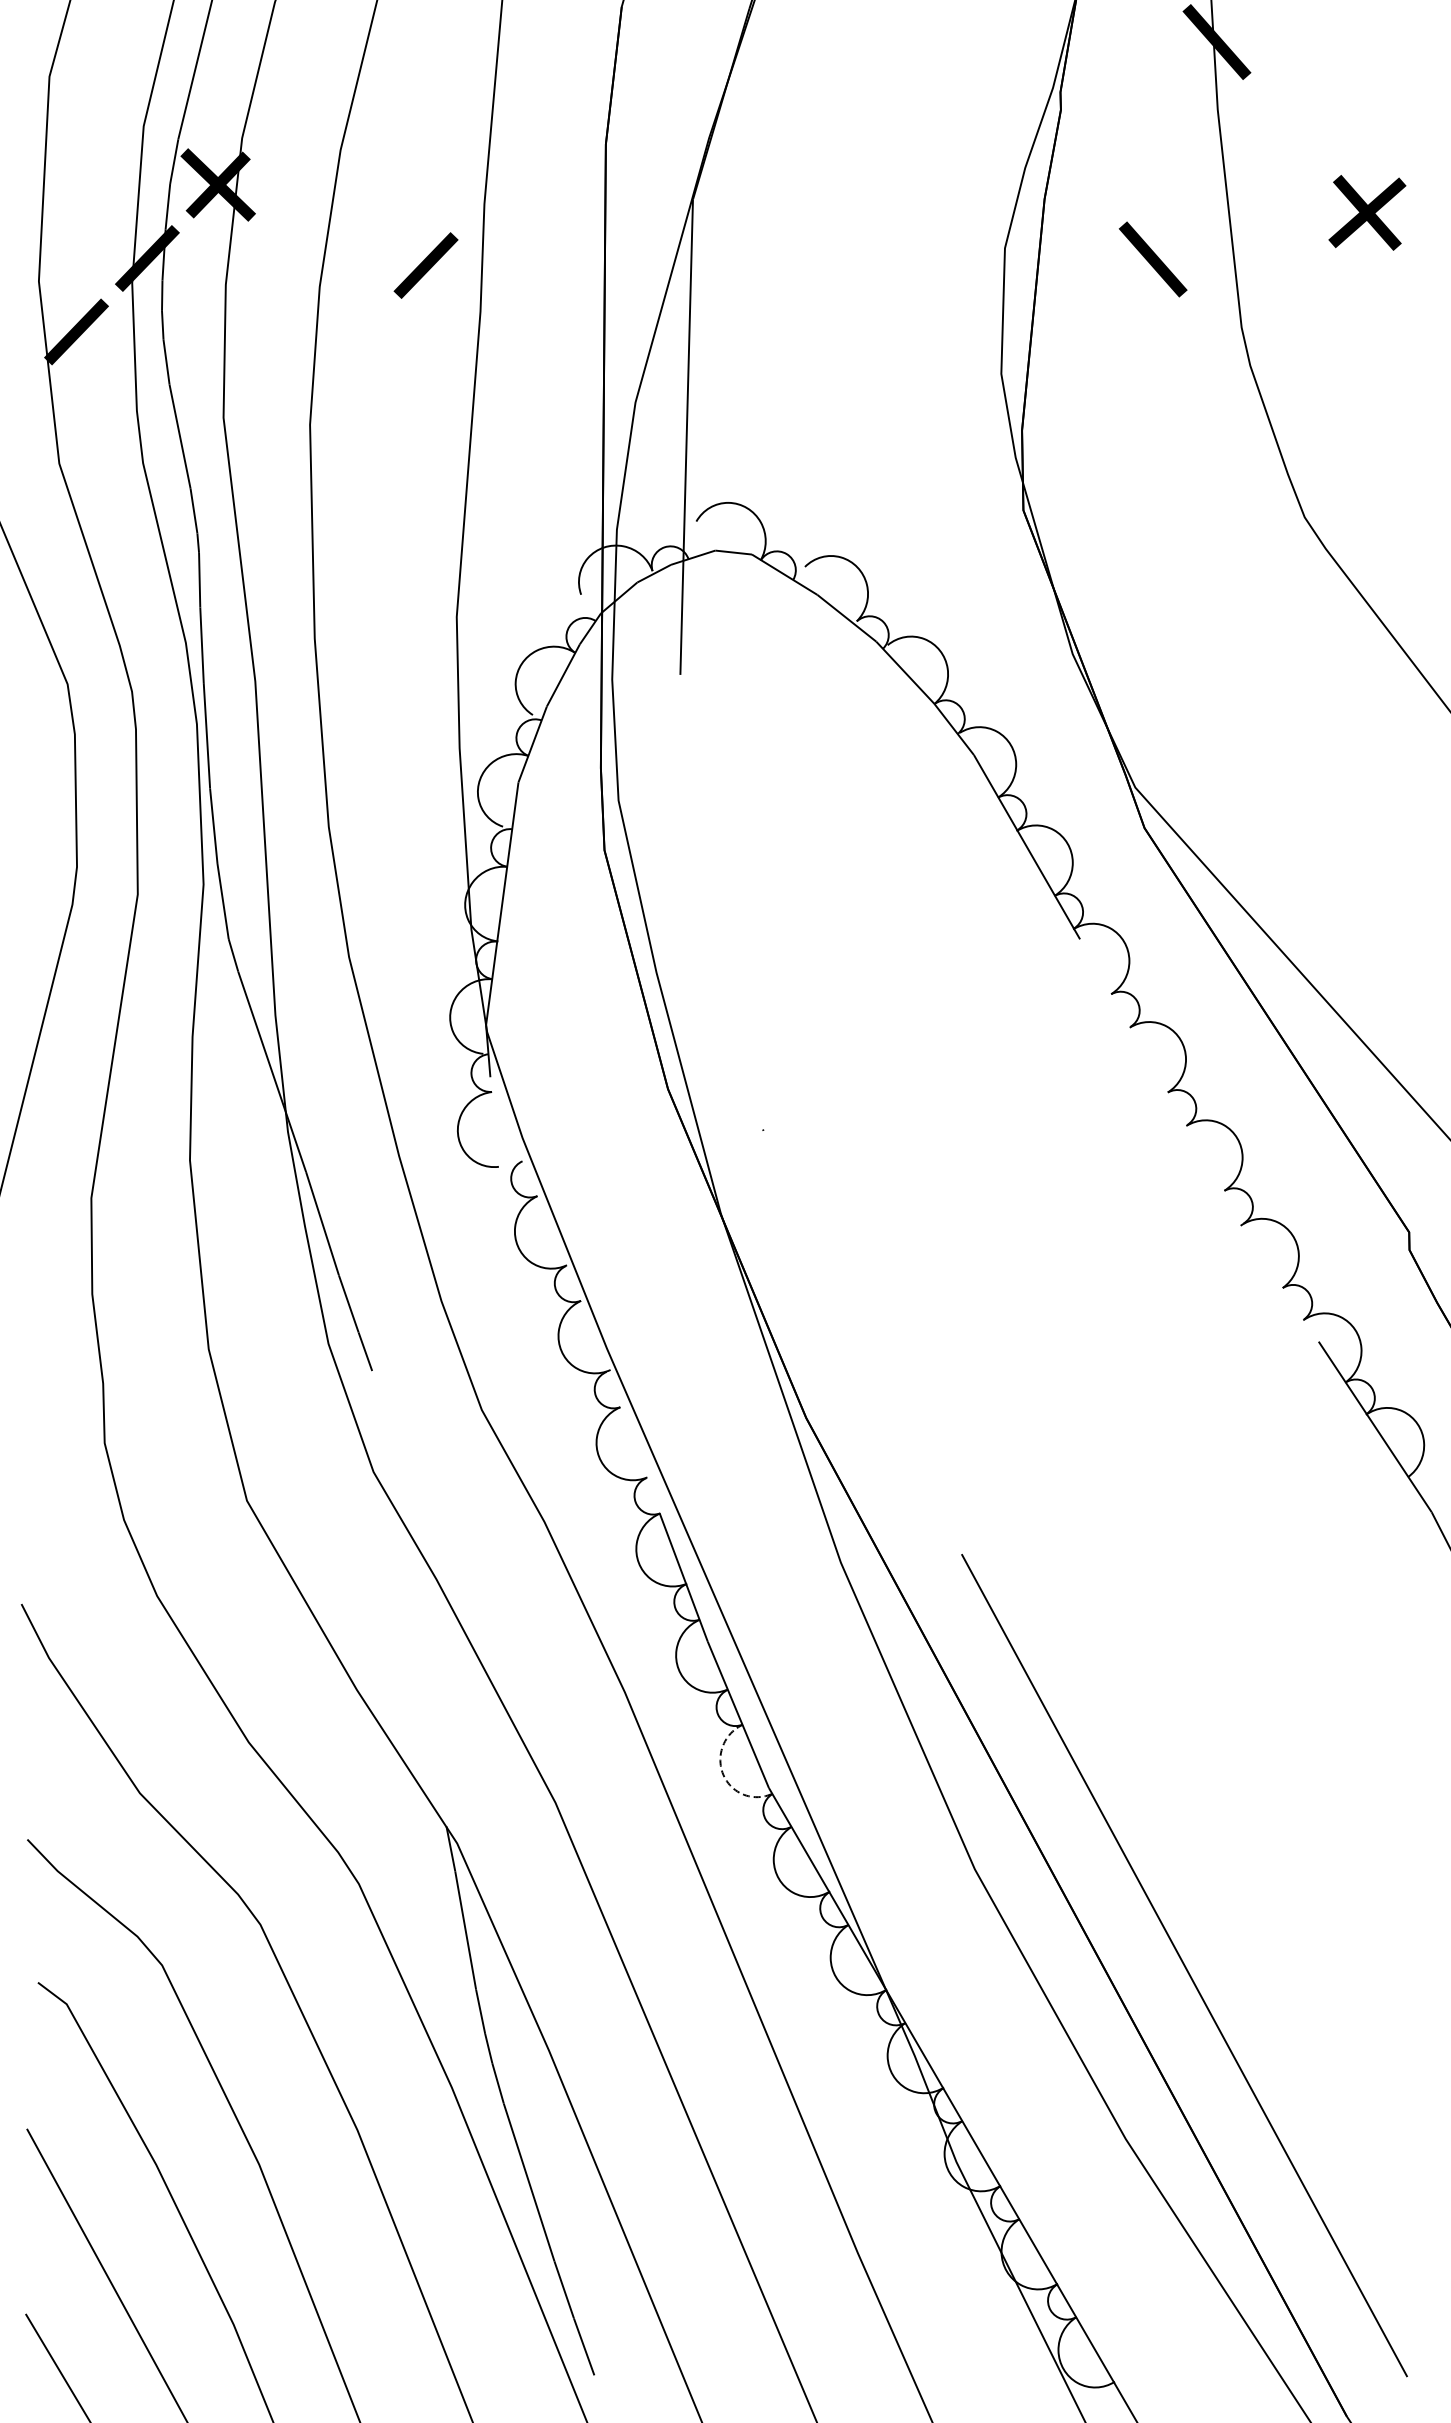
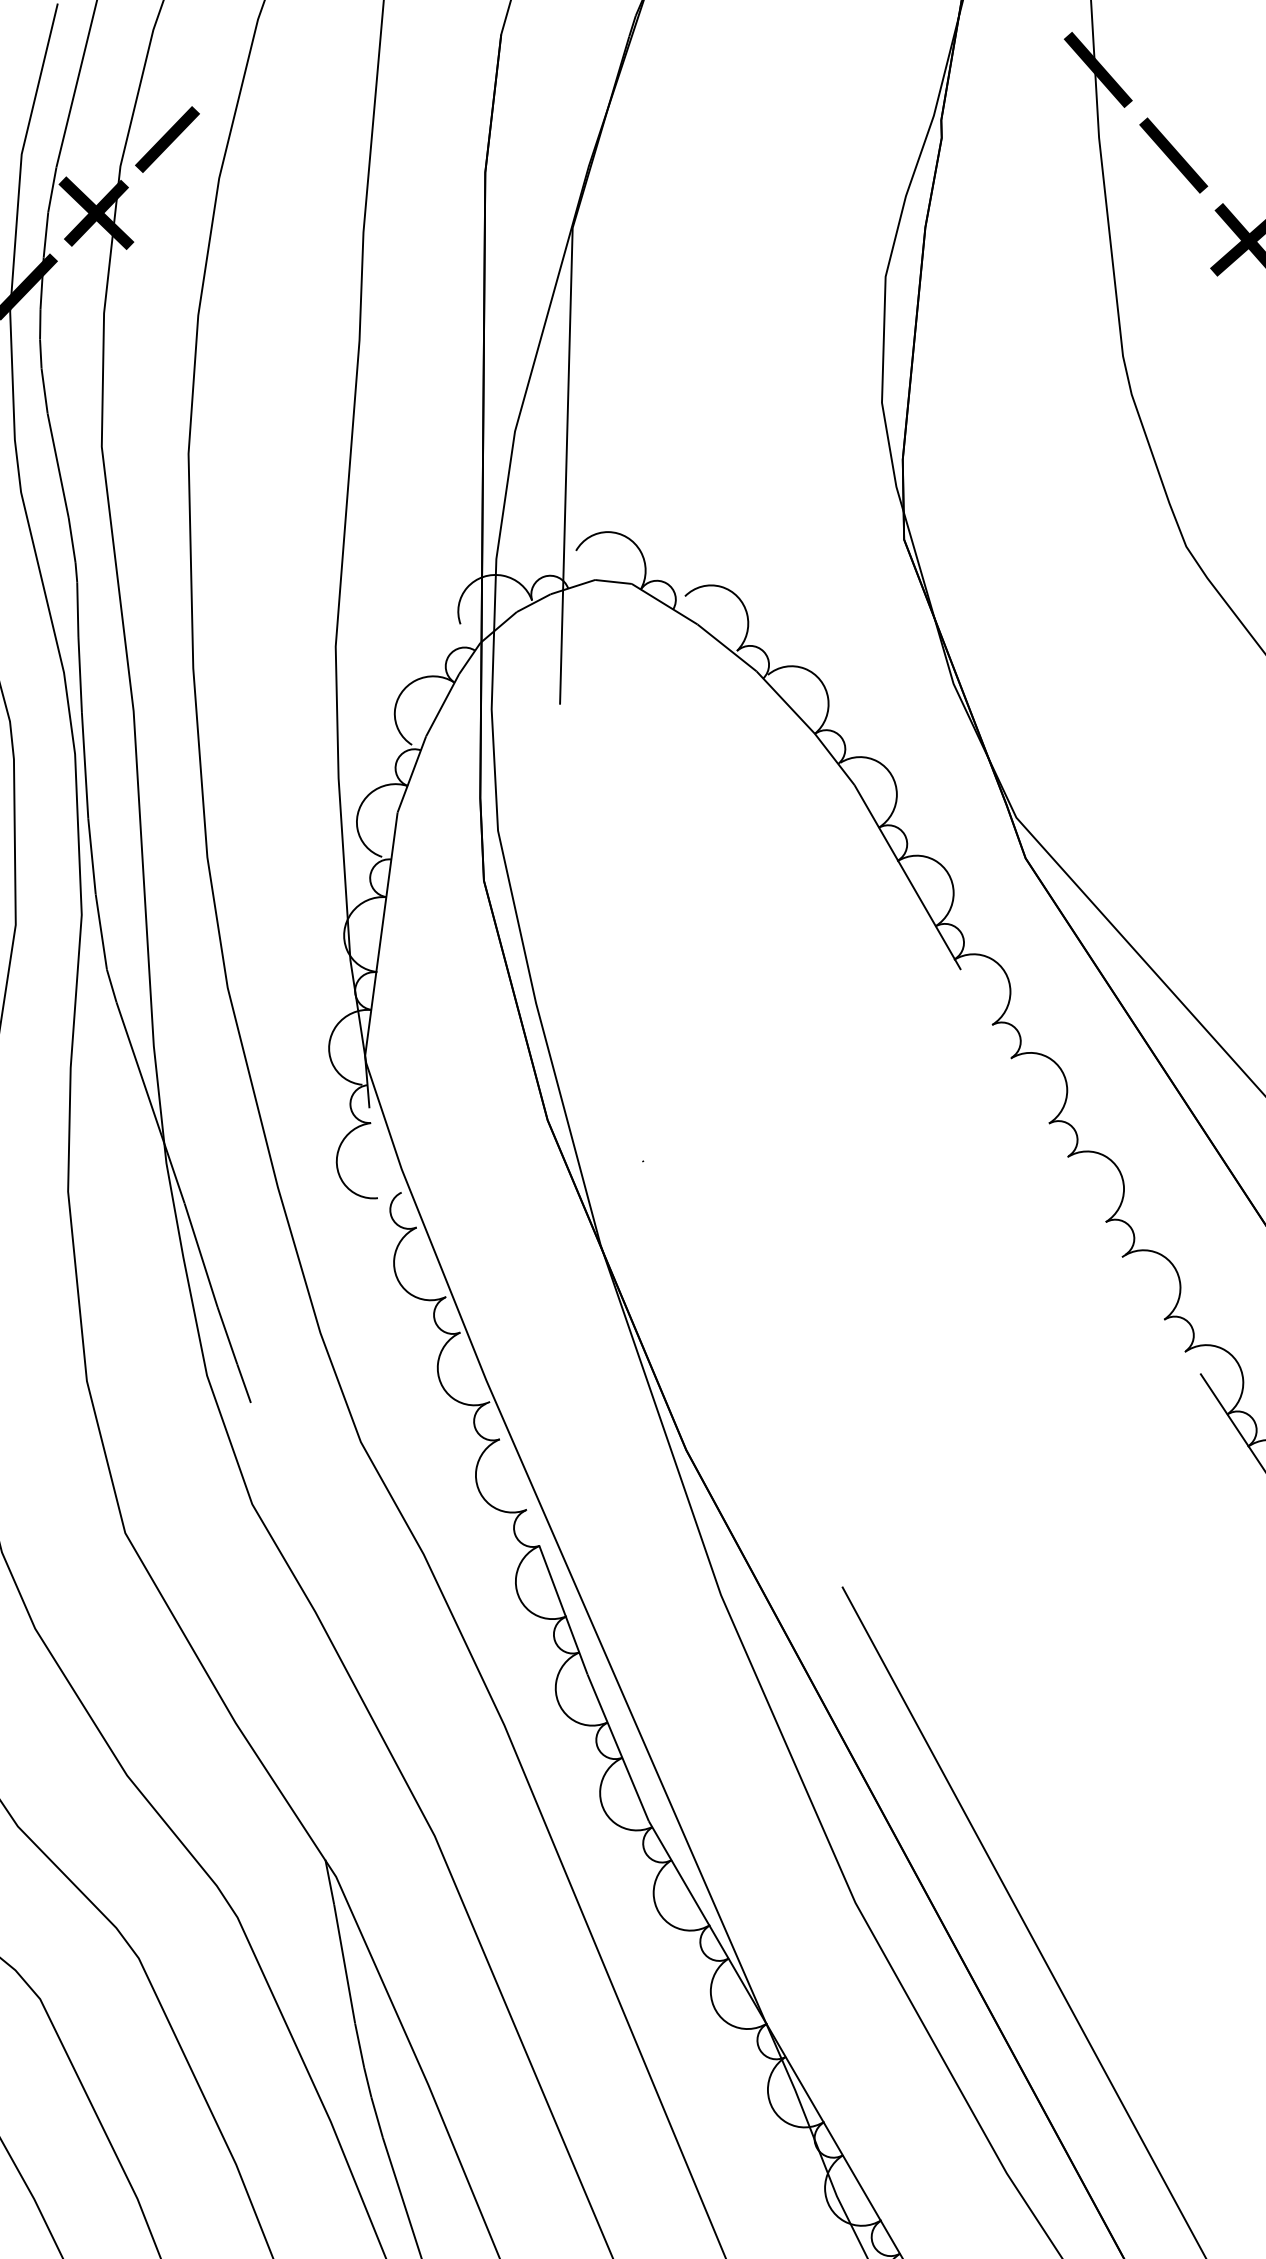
part: (1152, 259) -> (1173, 155), moved
part: (425, 265) -> (166, 139), moved
arc: (723, 1774) -> (603, 1807), dashed -> solid

